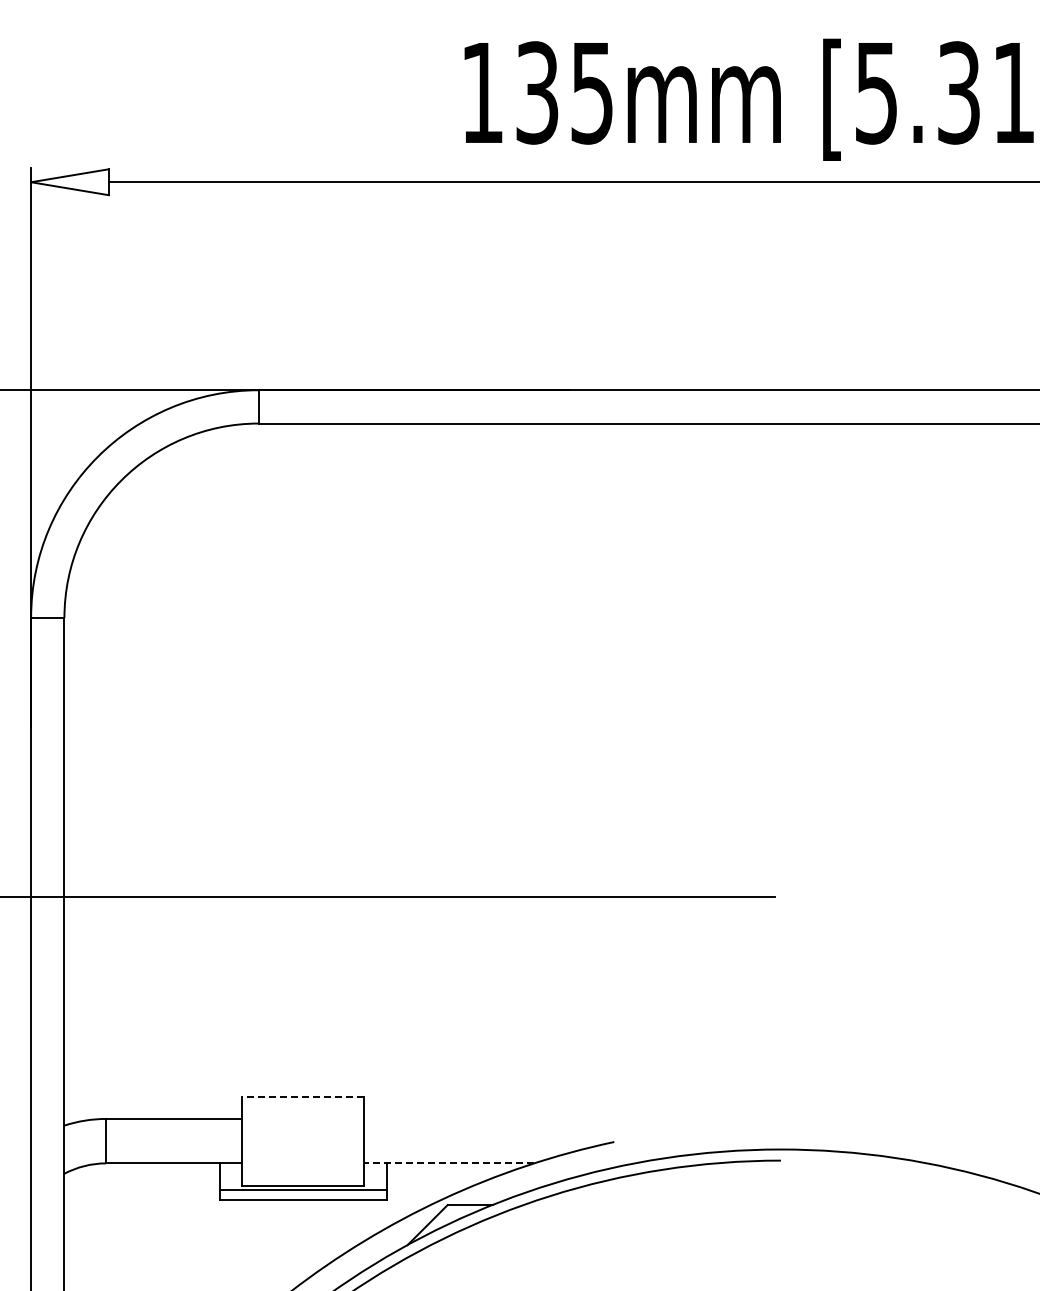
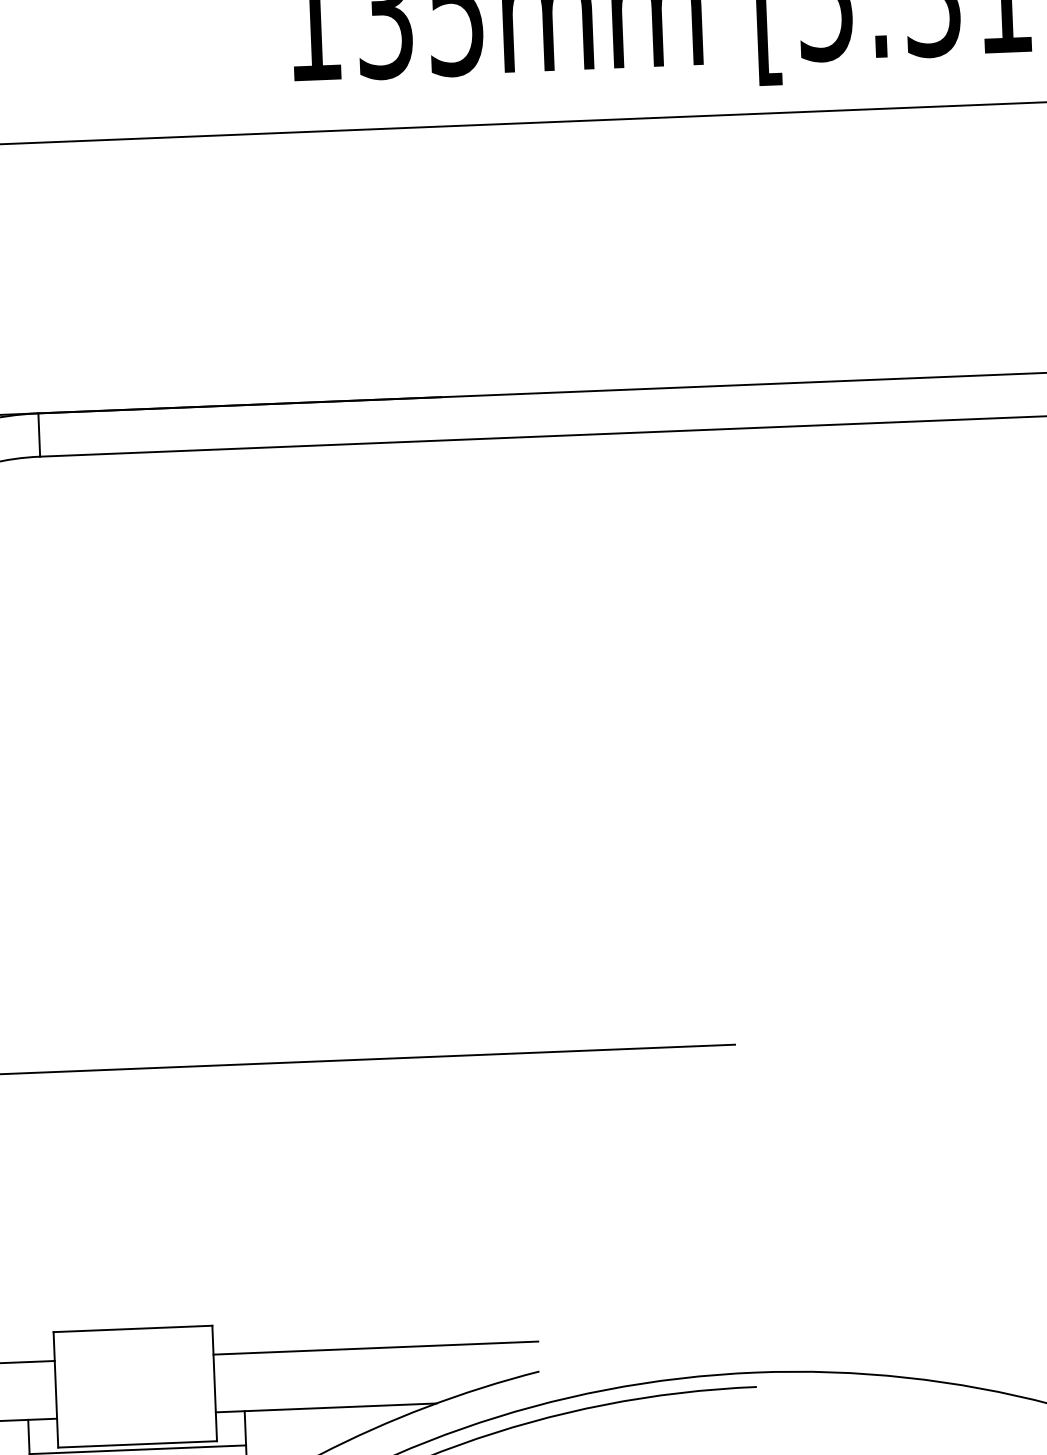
line: (302, 1096) -> (131, 1328), dashed -> solid
line: (489, 1118) -> (376, 1347), added
line: (448, 1163) -> (325, 1408), dashed -> solid

